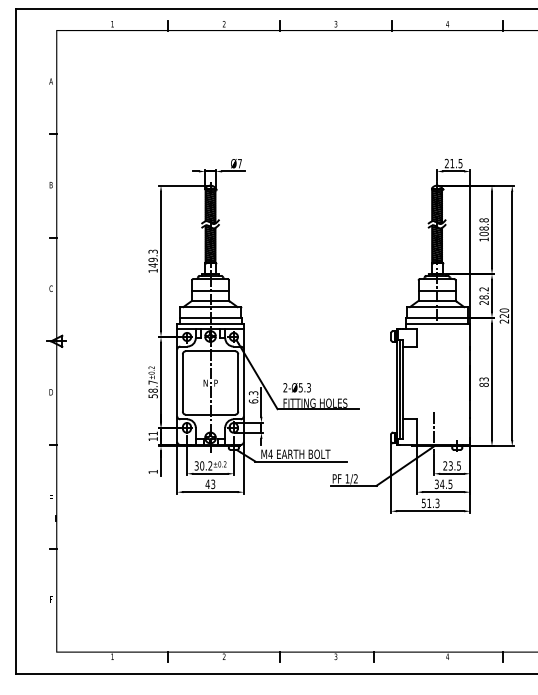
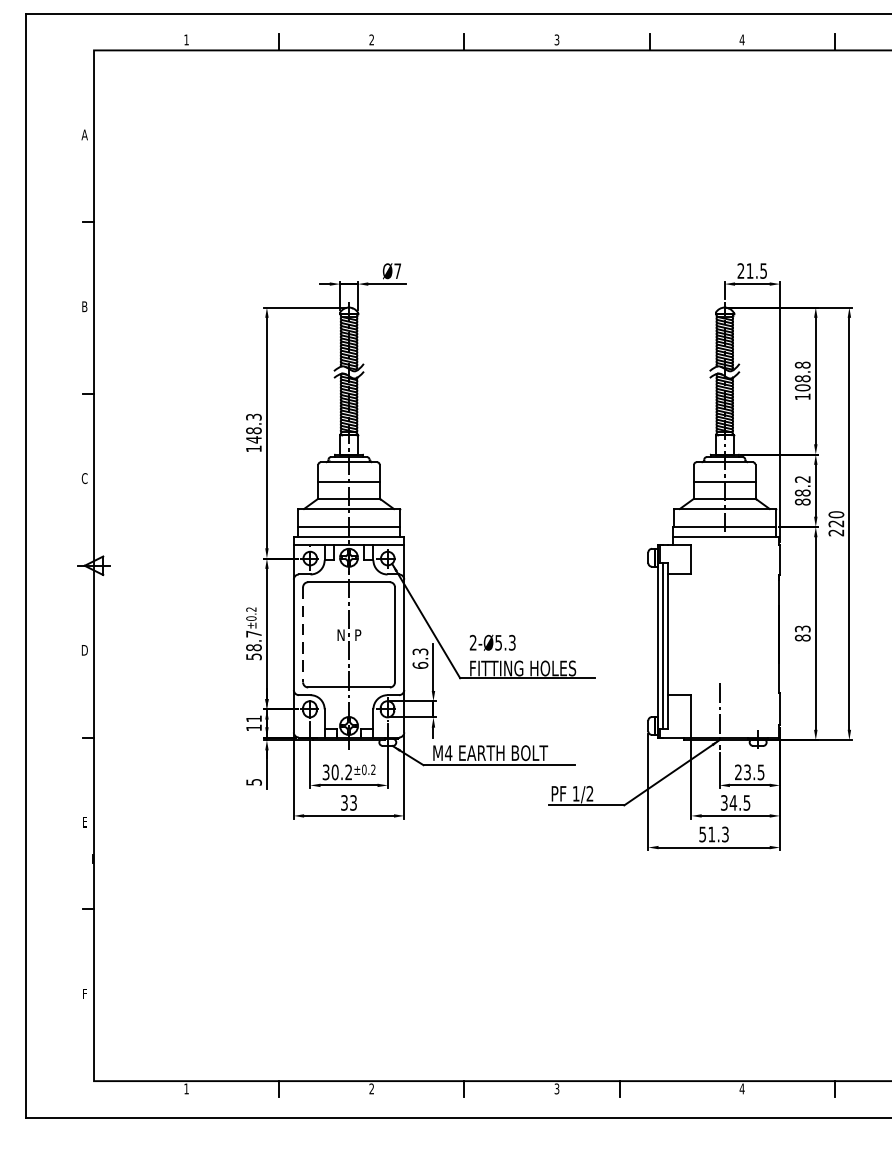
text: (153, 259) -> (254, 430), 149.3 -> 148.3
text: (483, 302) -> (801, 501), 28.2 -> 88.2
line: (182, 382) -> (302, 634), solid -> dashed
text: (152, 471) -> (252, 781), 1 -> 5
text: (207, 484) -> (344, 803), 43 -> 33

